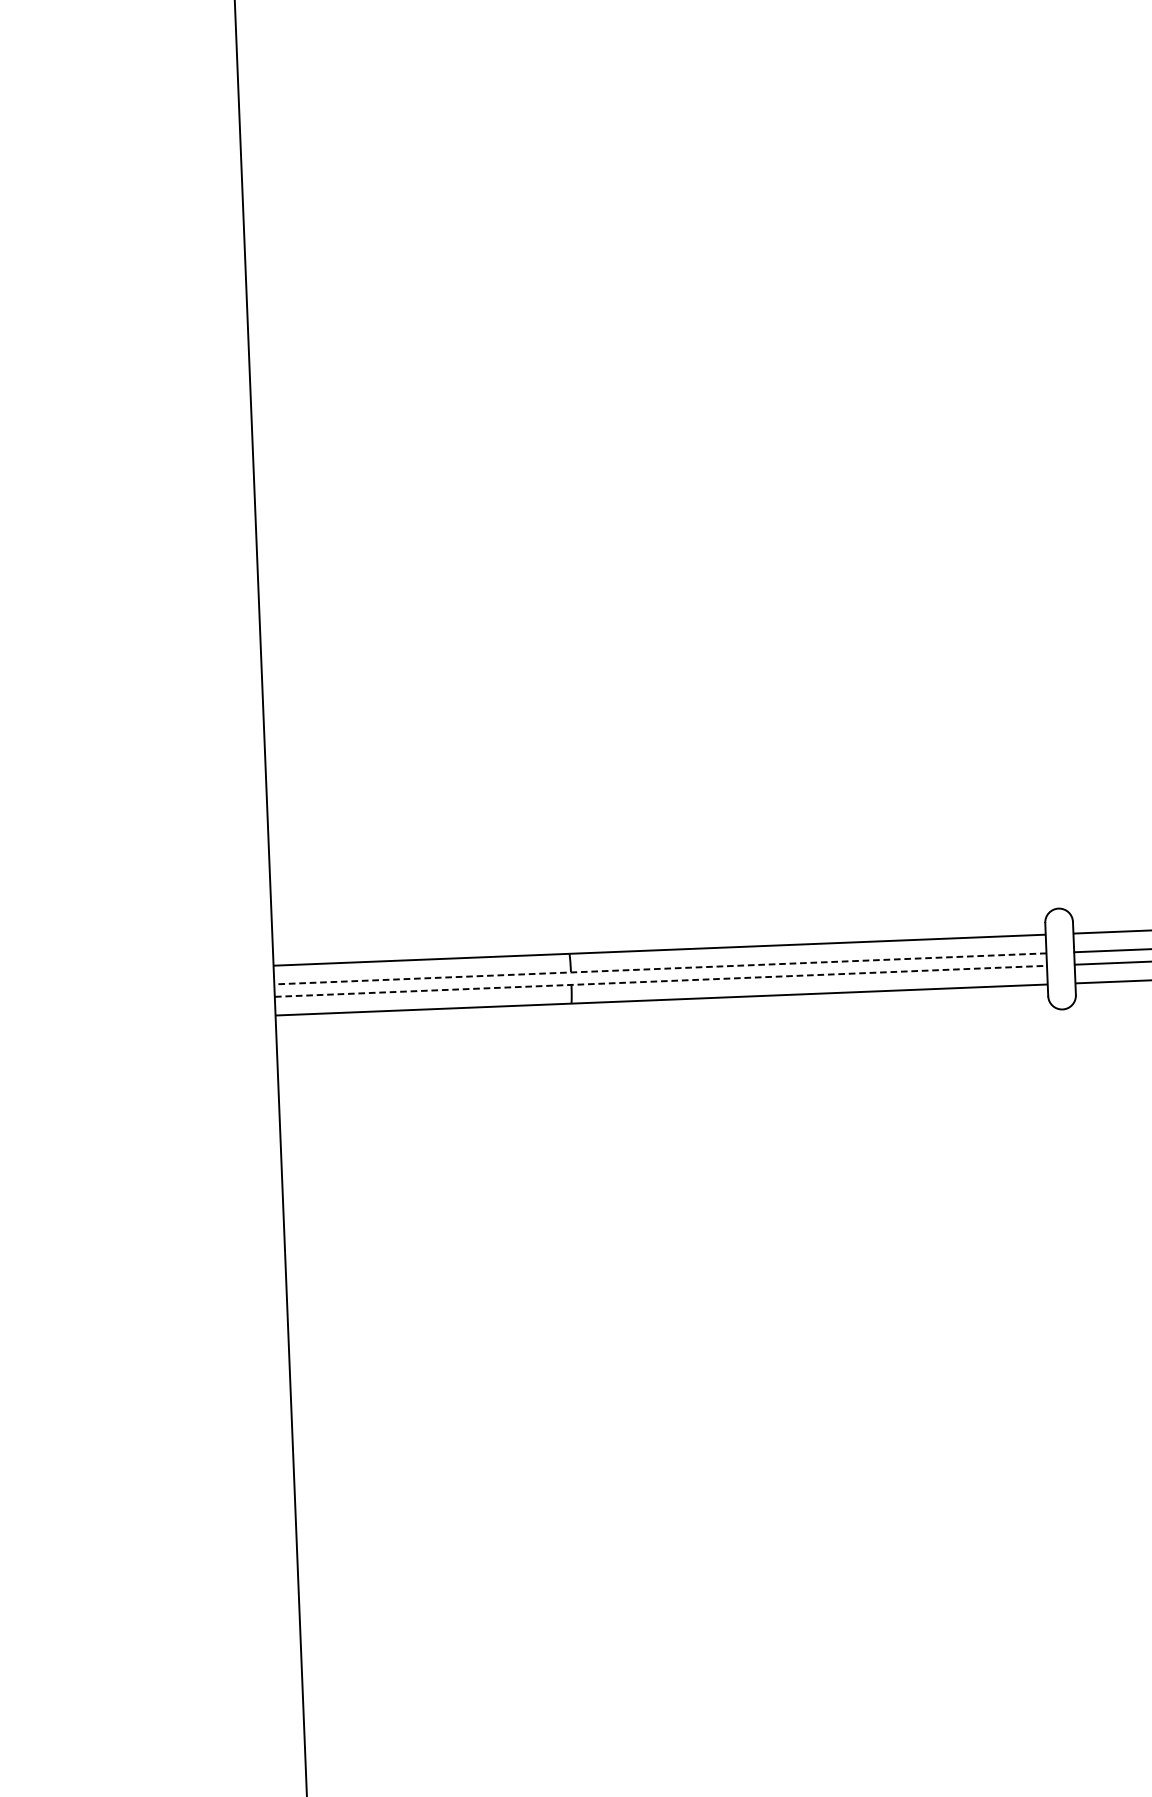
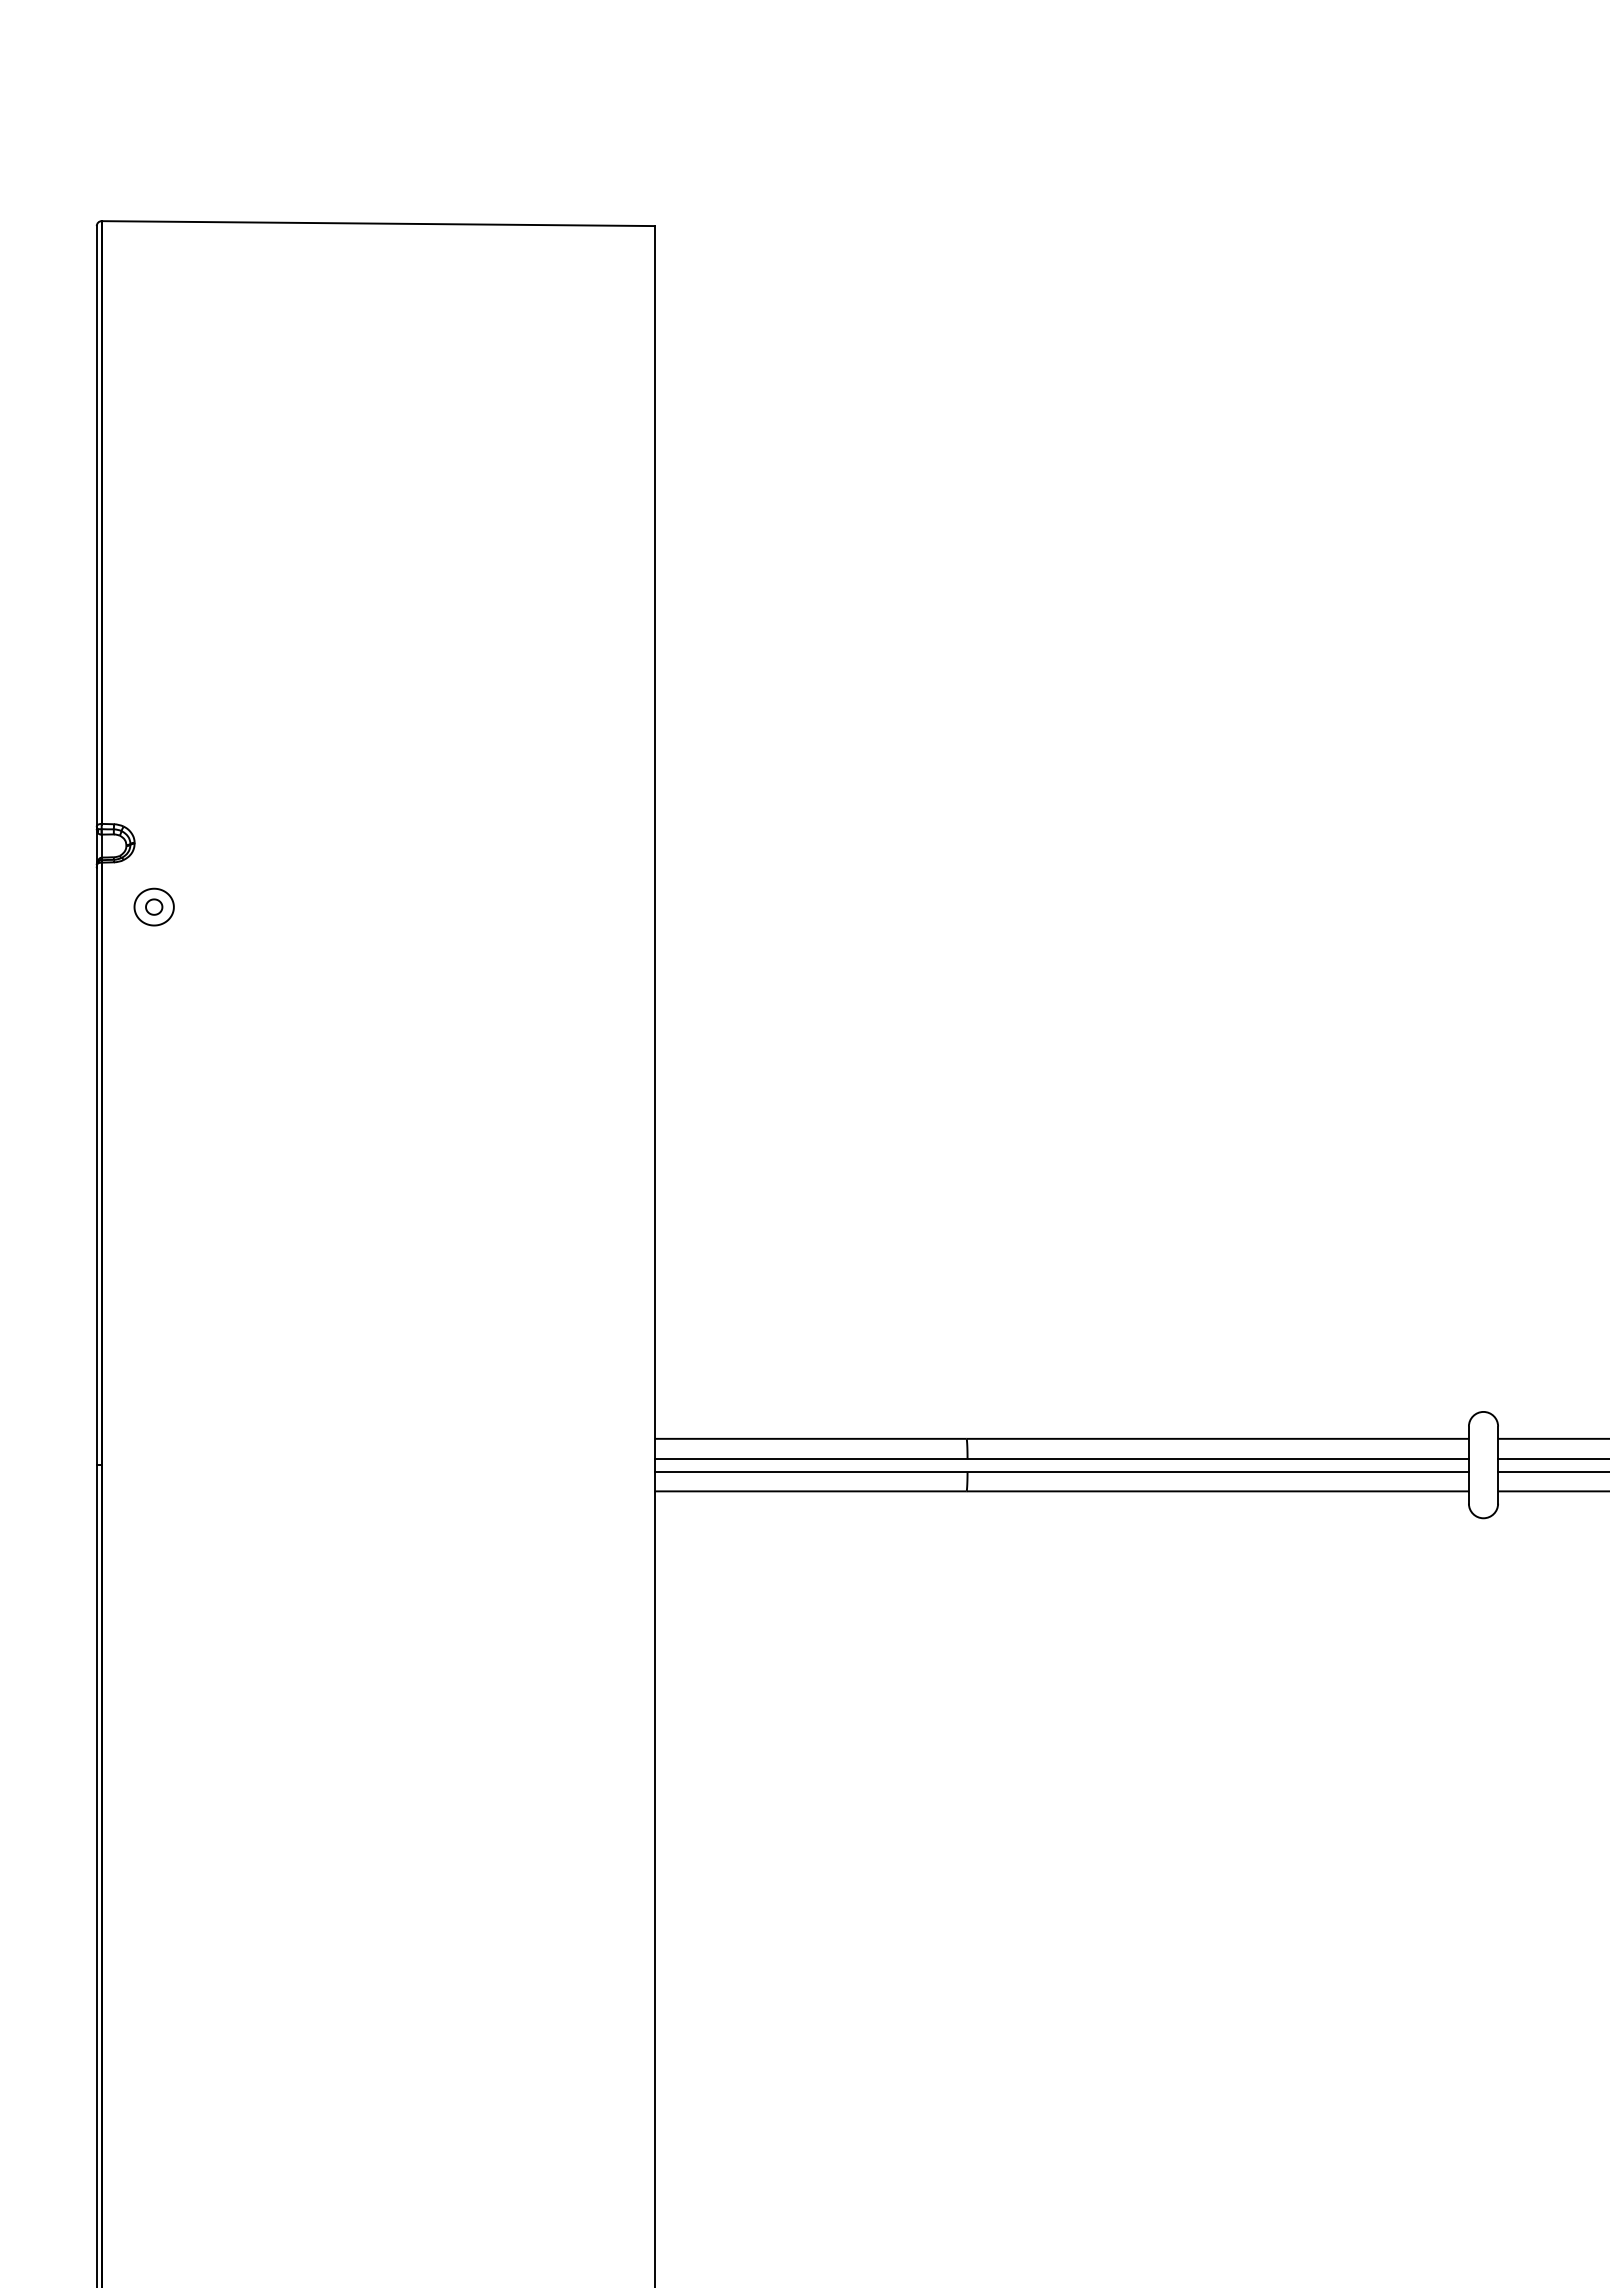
line: (660, 968) -> (1061, 1458), dashed -> solid
line: (661, 981) -> (1062, 1471), dashed -> solid

